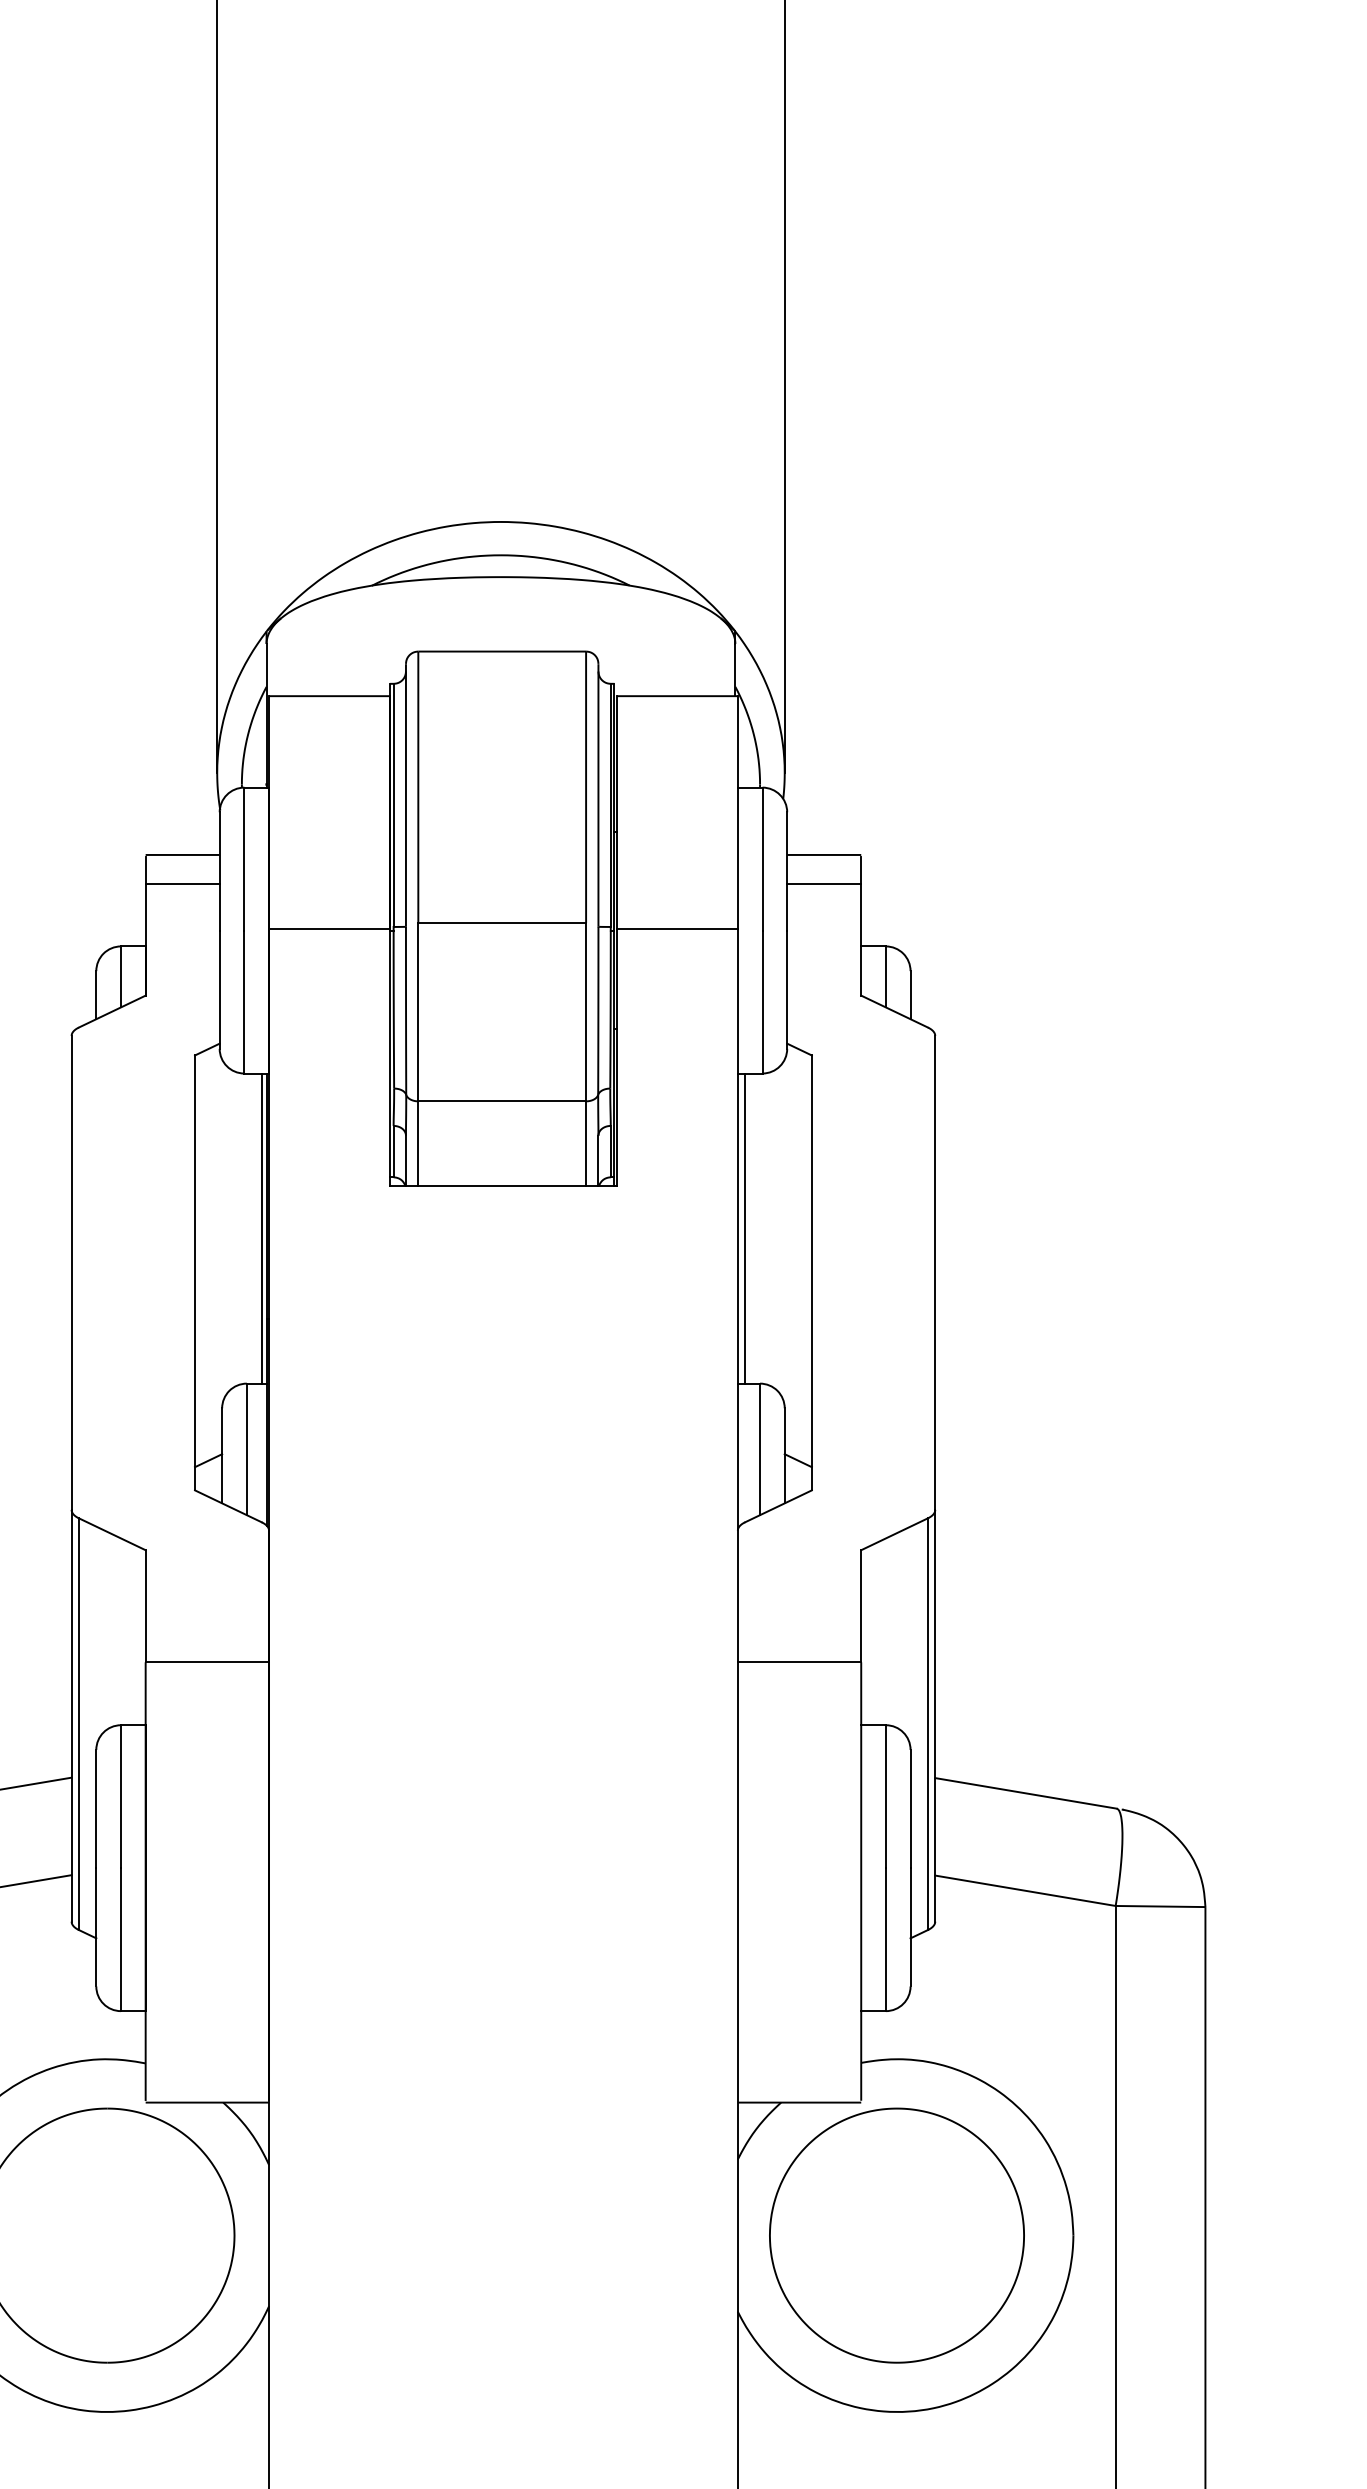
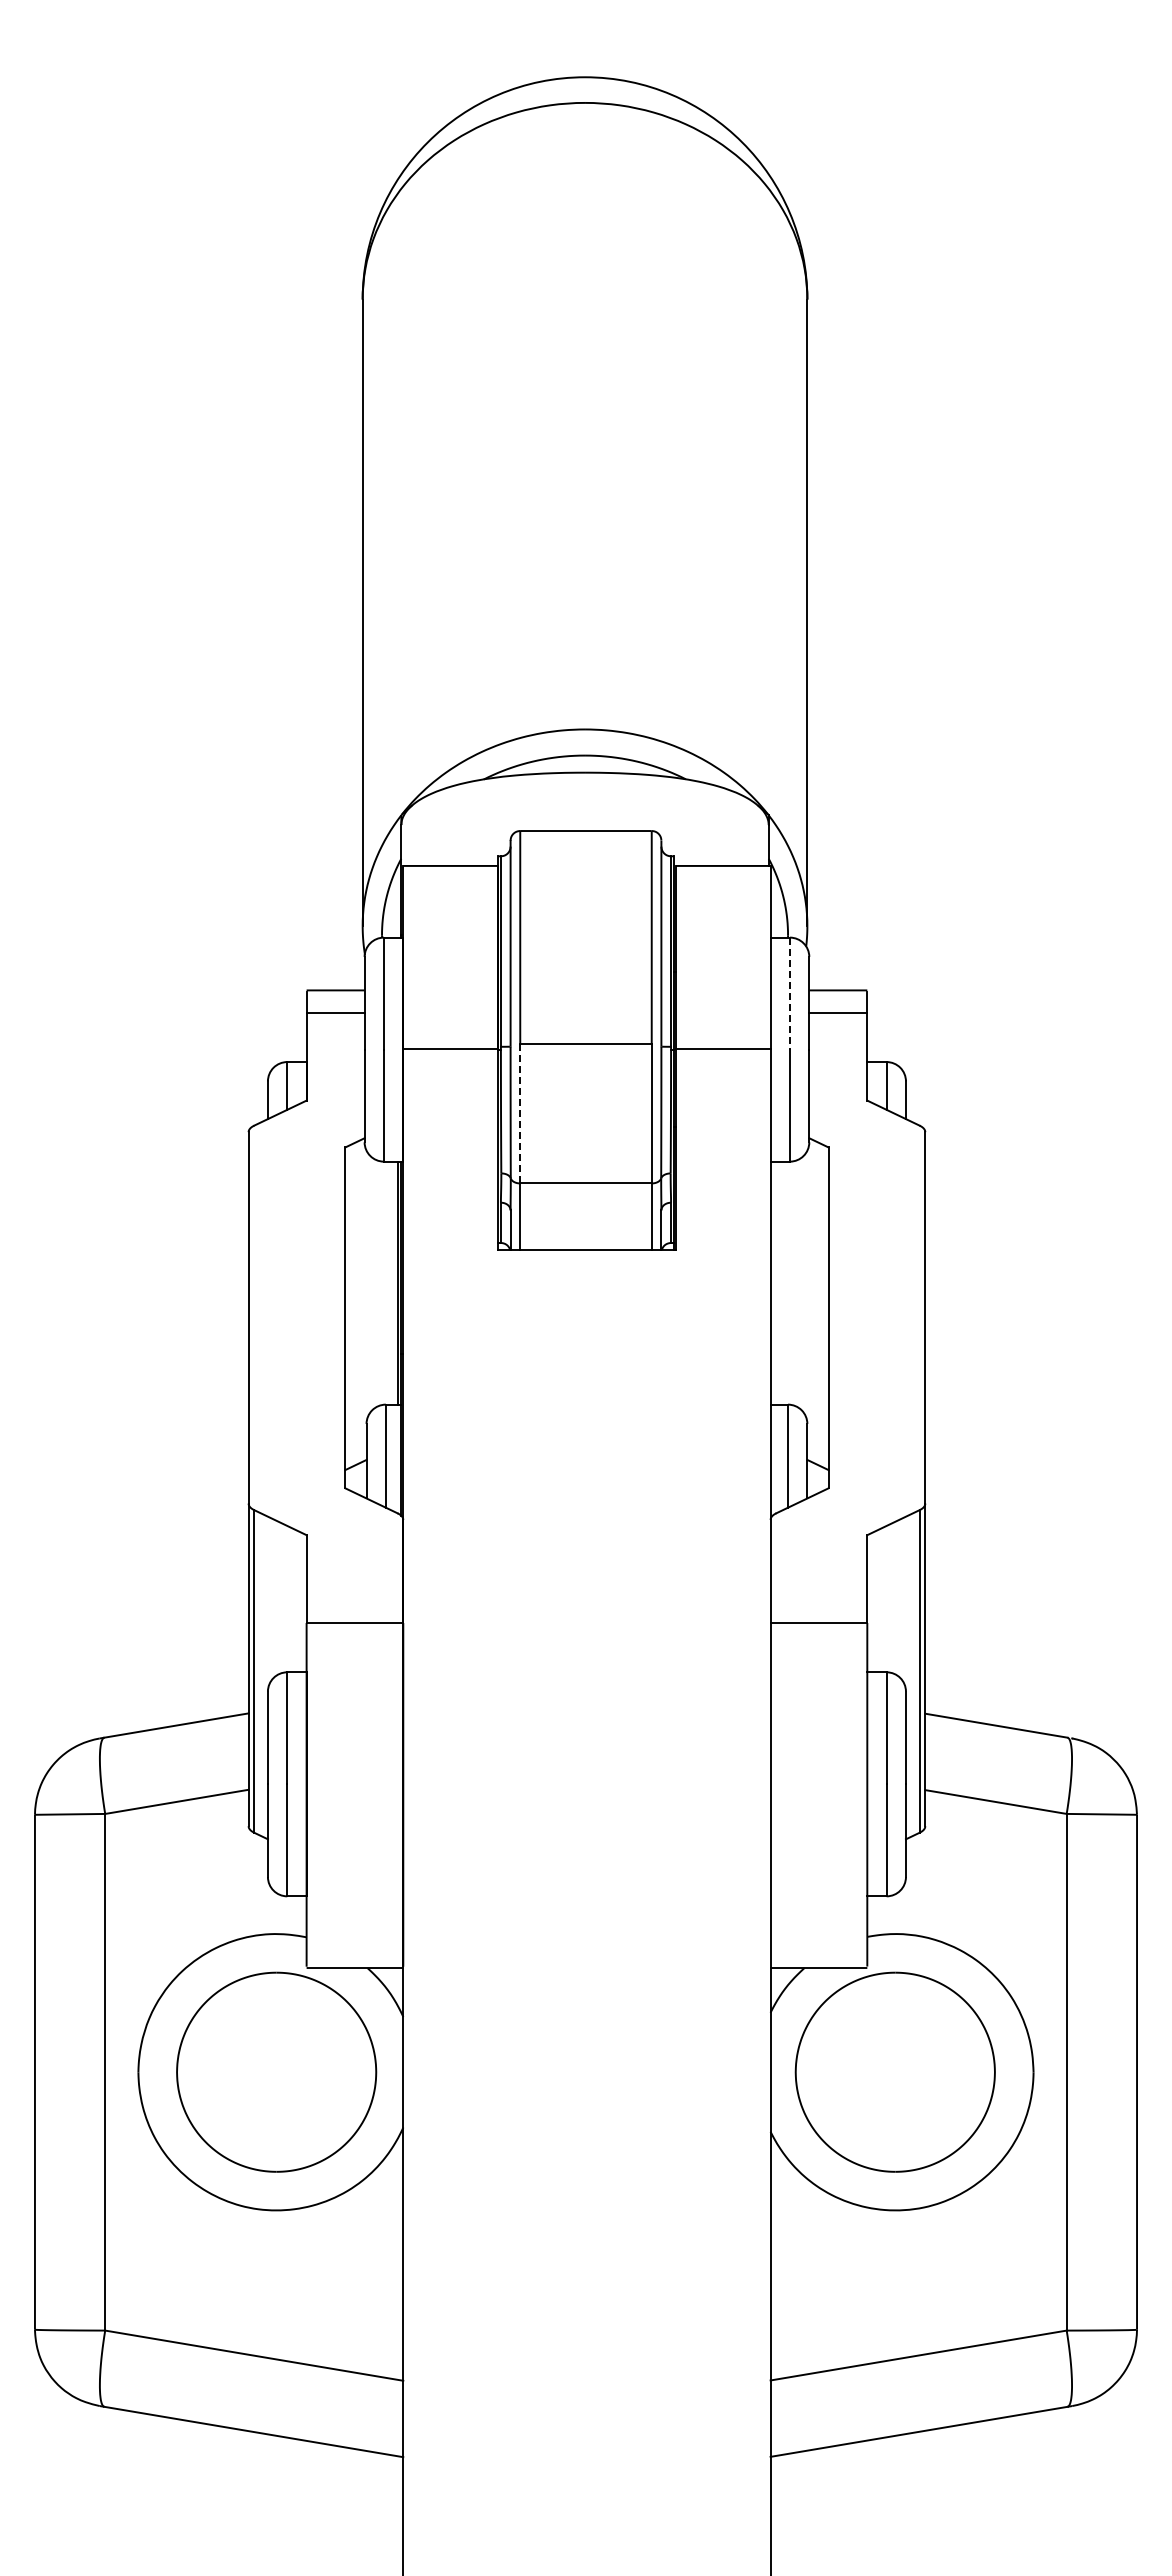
line: (761, 860) -> (789, 994), solid -> dashed
line: (418, 1012) -> (520, 1113), solid -> dashed
line: (745, 1227) -> (776, 1282), removed

